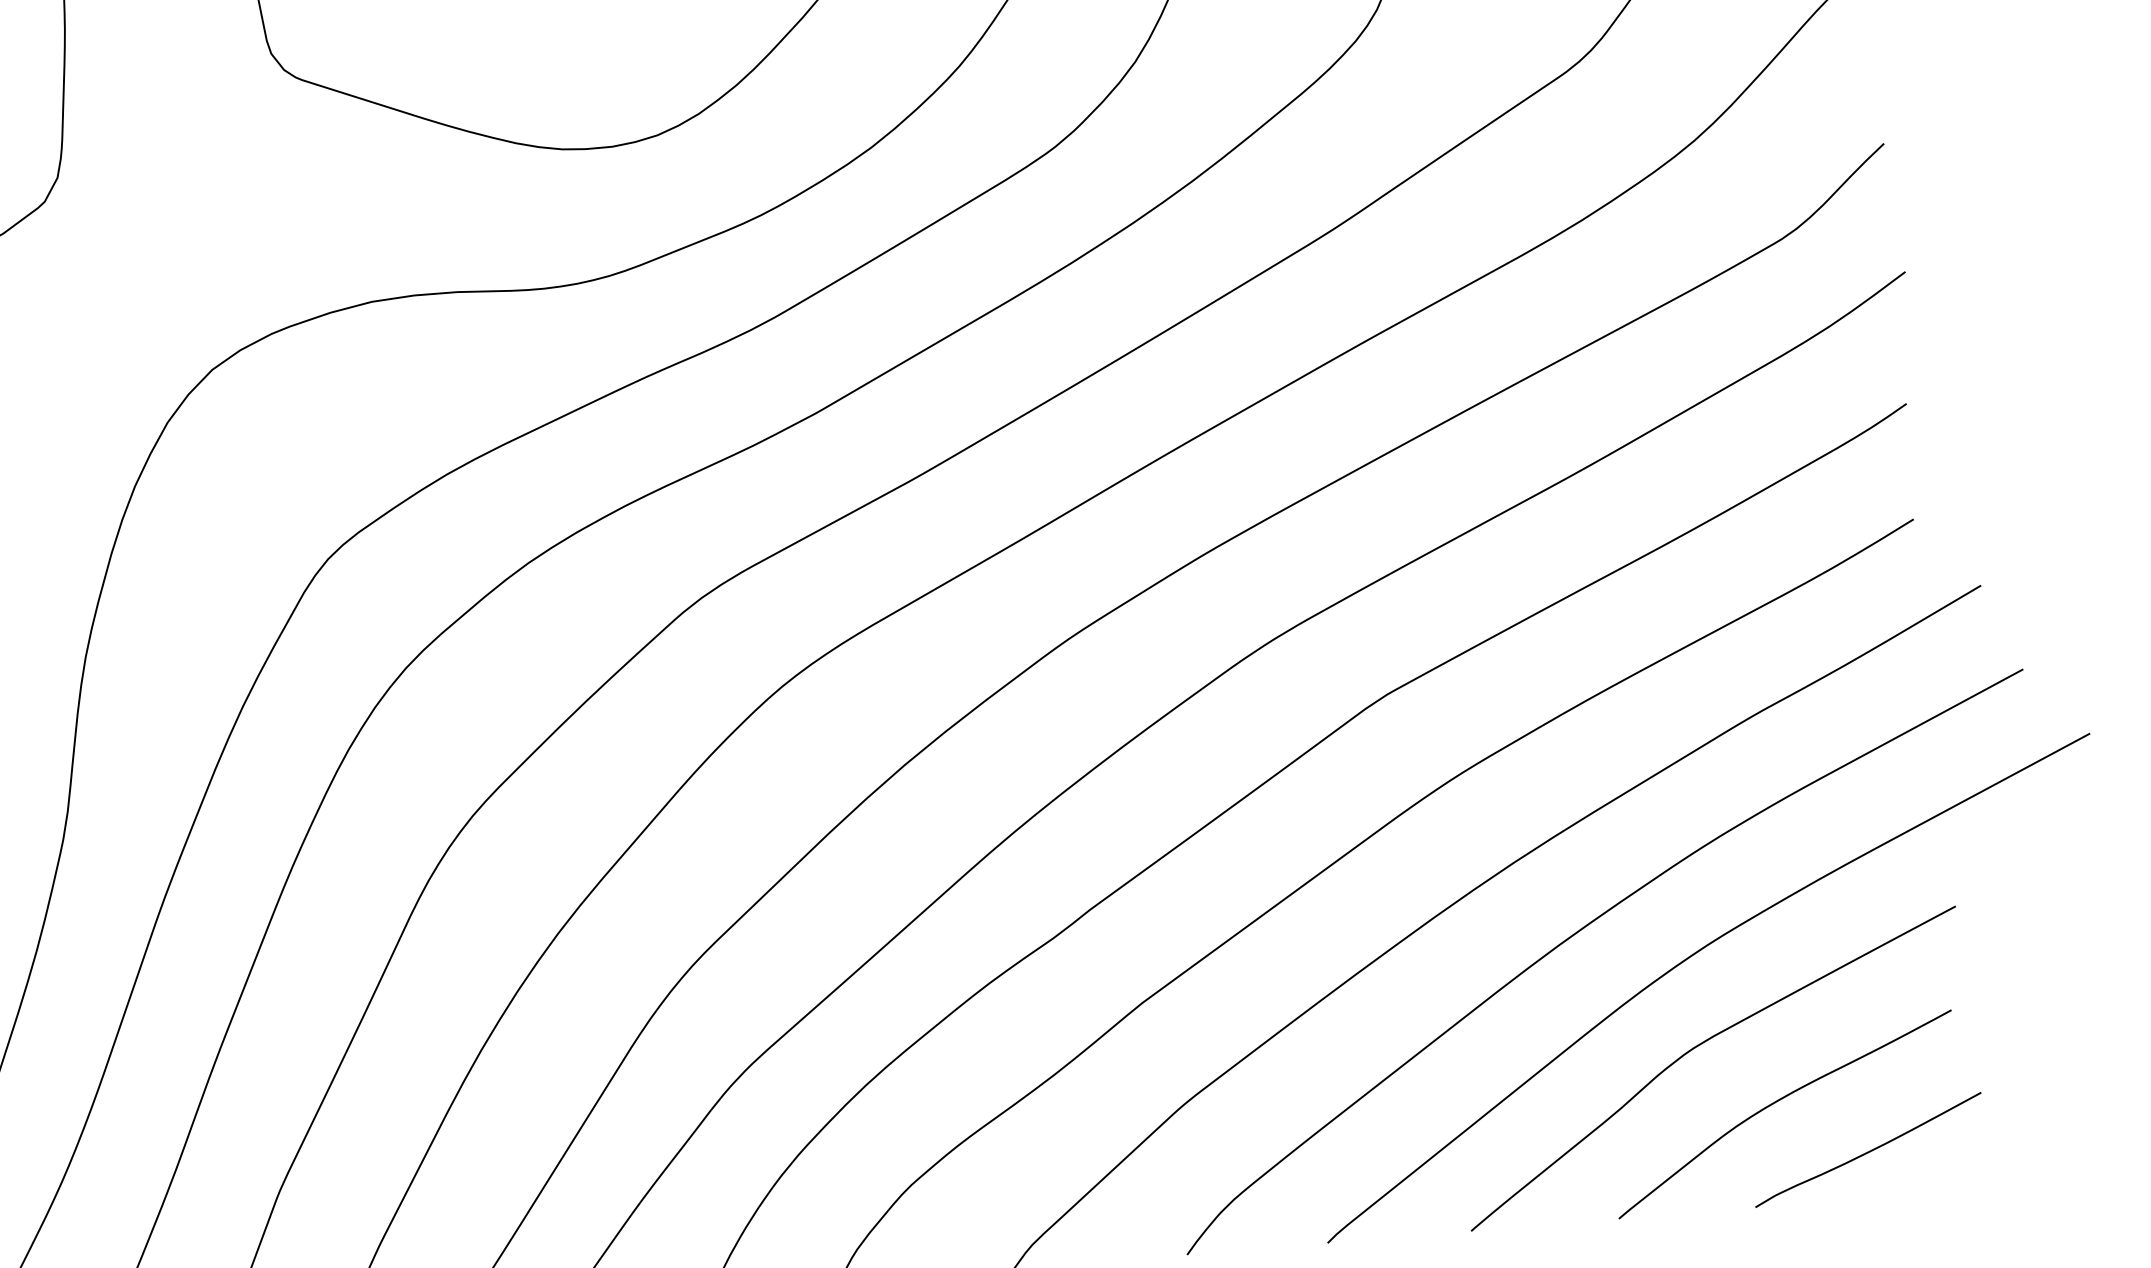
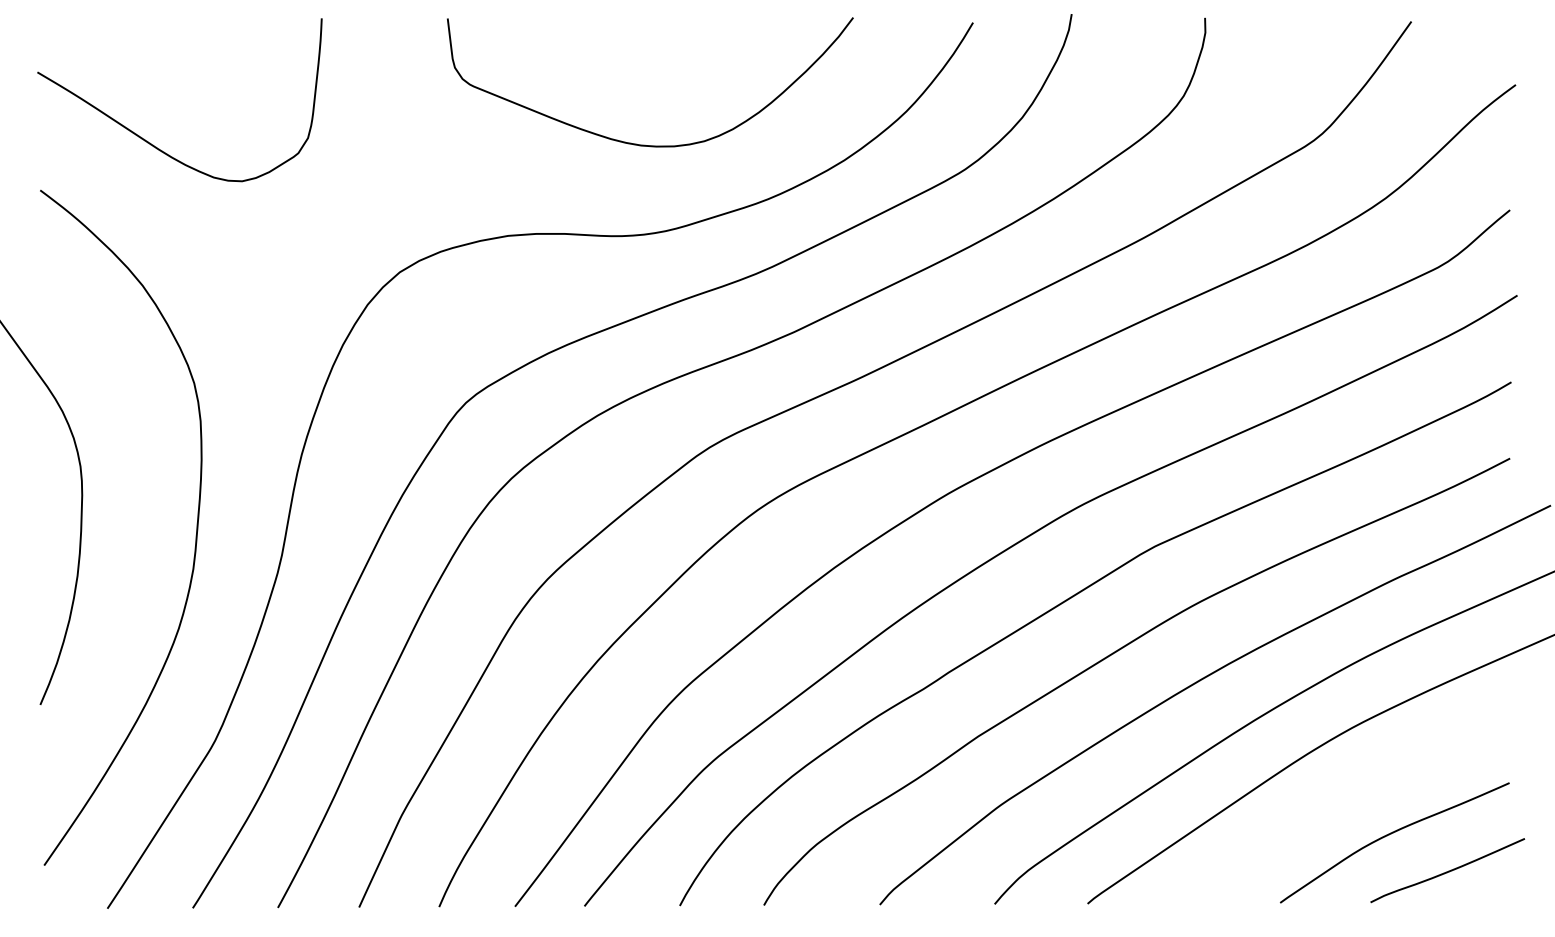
curve: (1698, 1047) -> (1341, 794), removed

